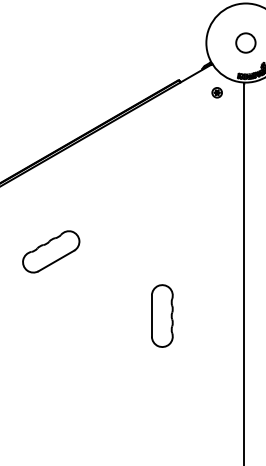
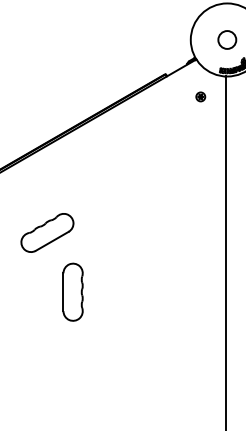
part: (216, 92) -> (200, 96), moved
part: (161, 315) -> (72, 291), moved

